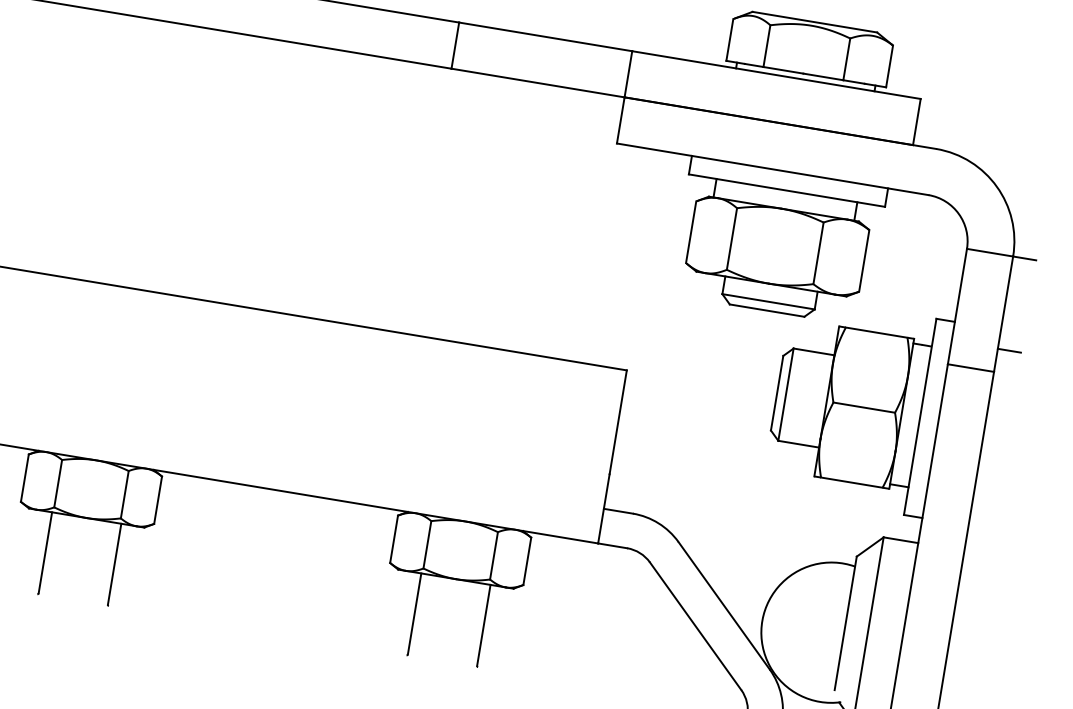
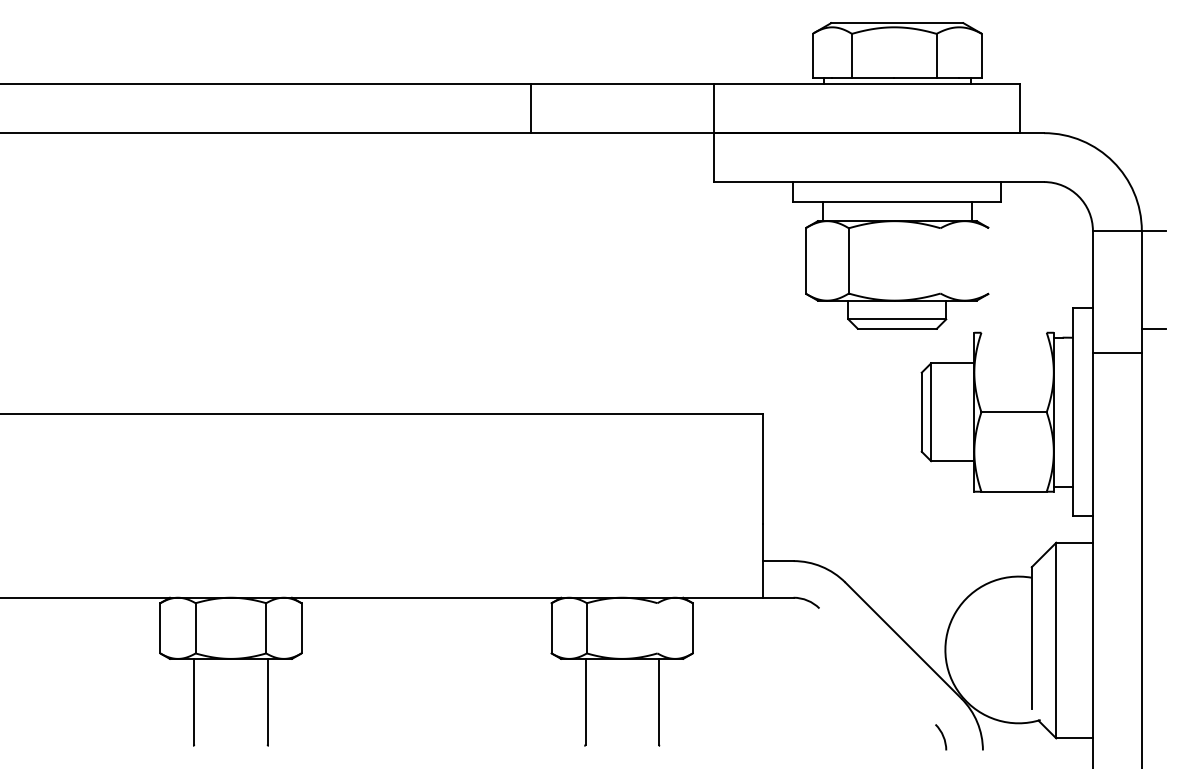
line: (818, 252) -> (940, 260), removed
line: (864, 260) -> (989, 260), removed
line: (876, 332) -> (1013, 332), removed
line: (493, 556) -> (657, 628), removed
line: (695, 626) -> (877, 666), removed

